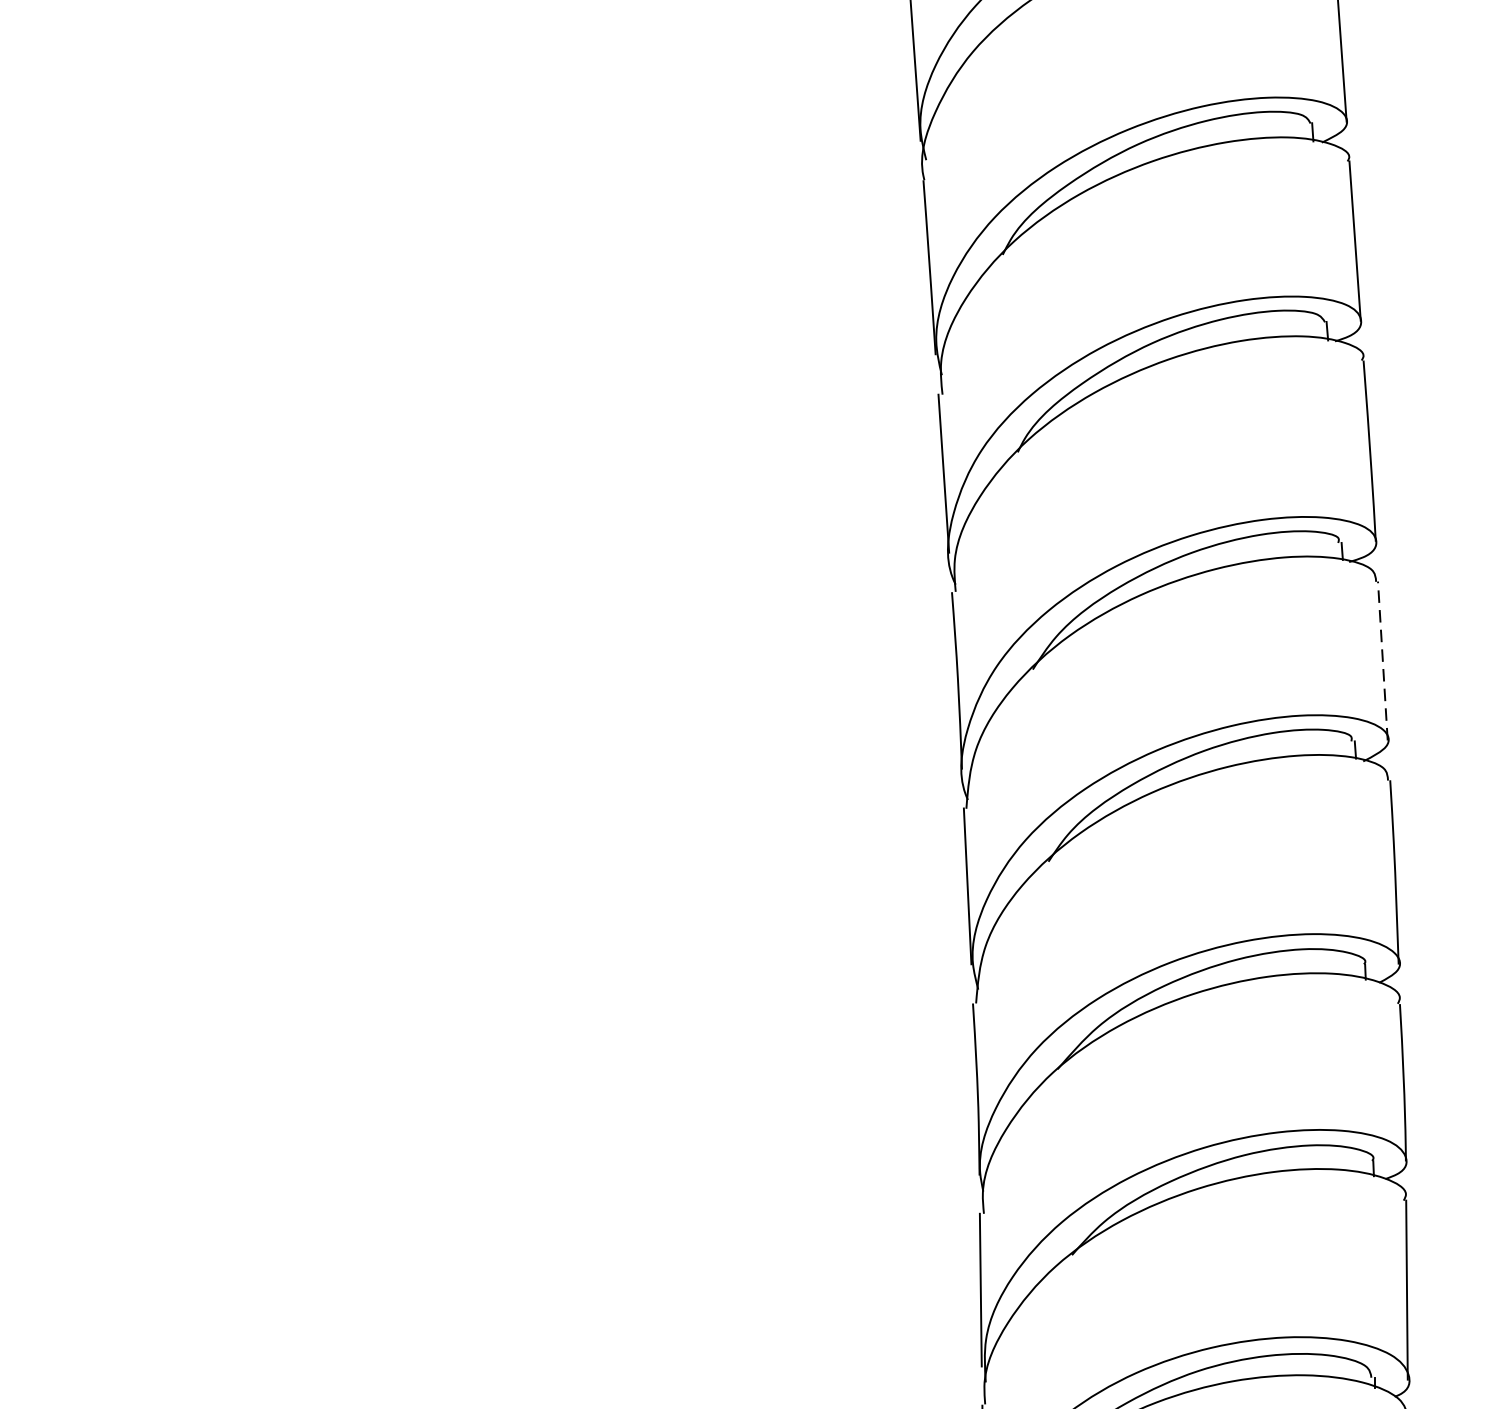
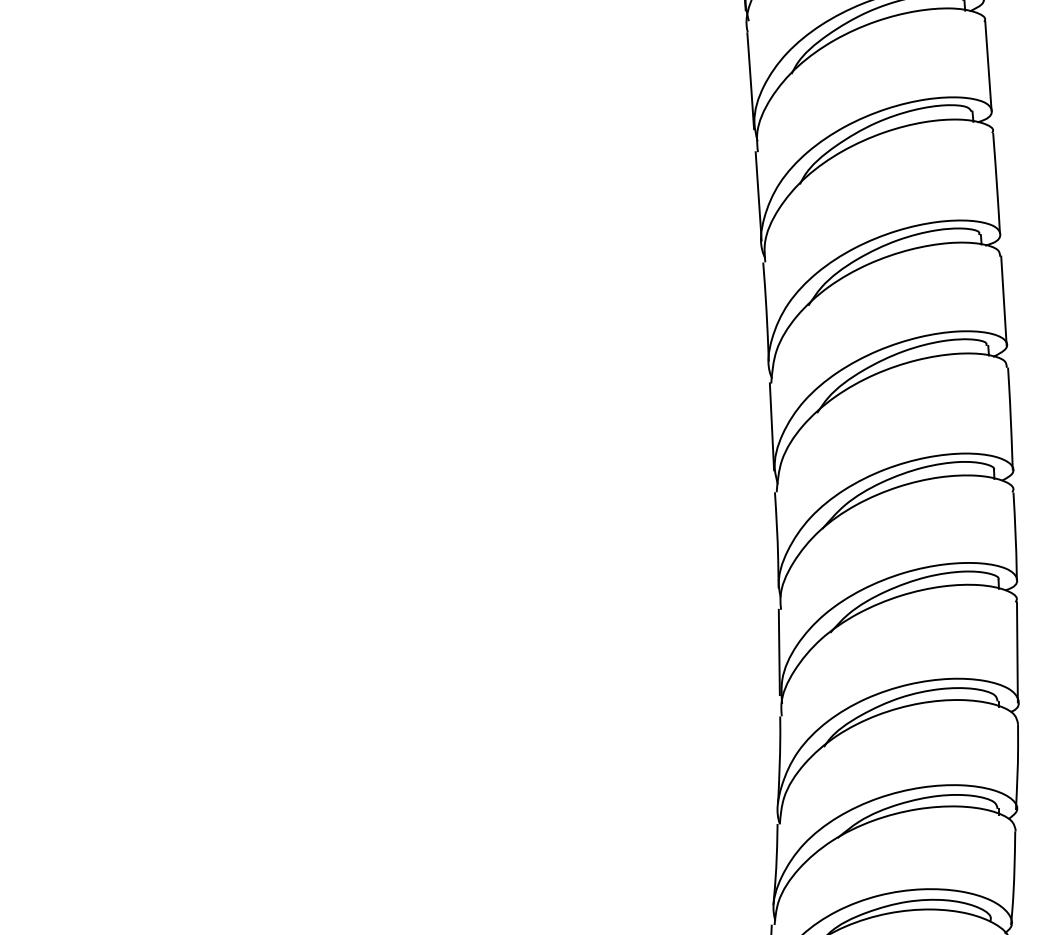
line: (1382, 660) -> (1003, 300), dashed -> solid

